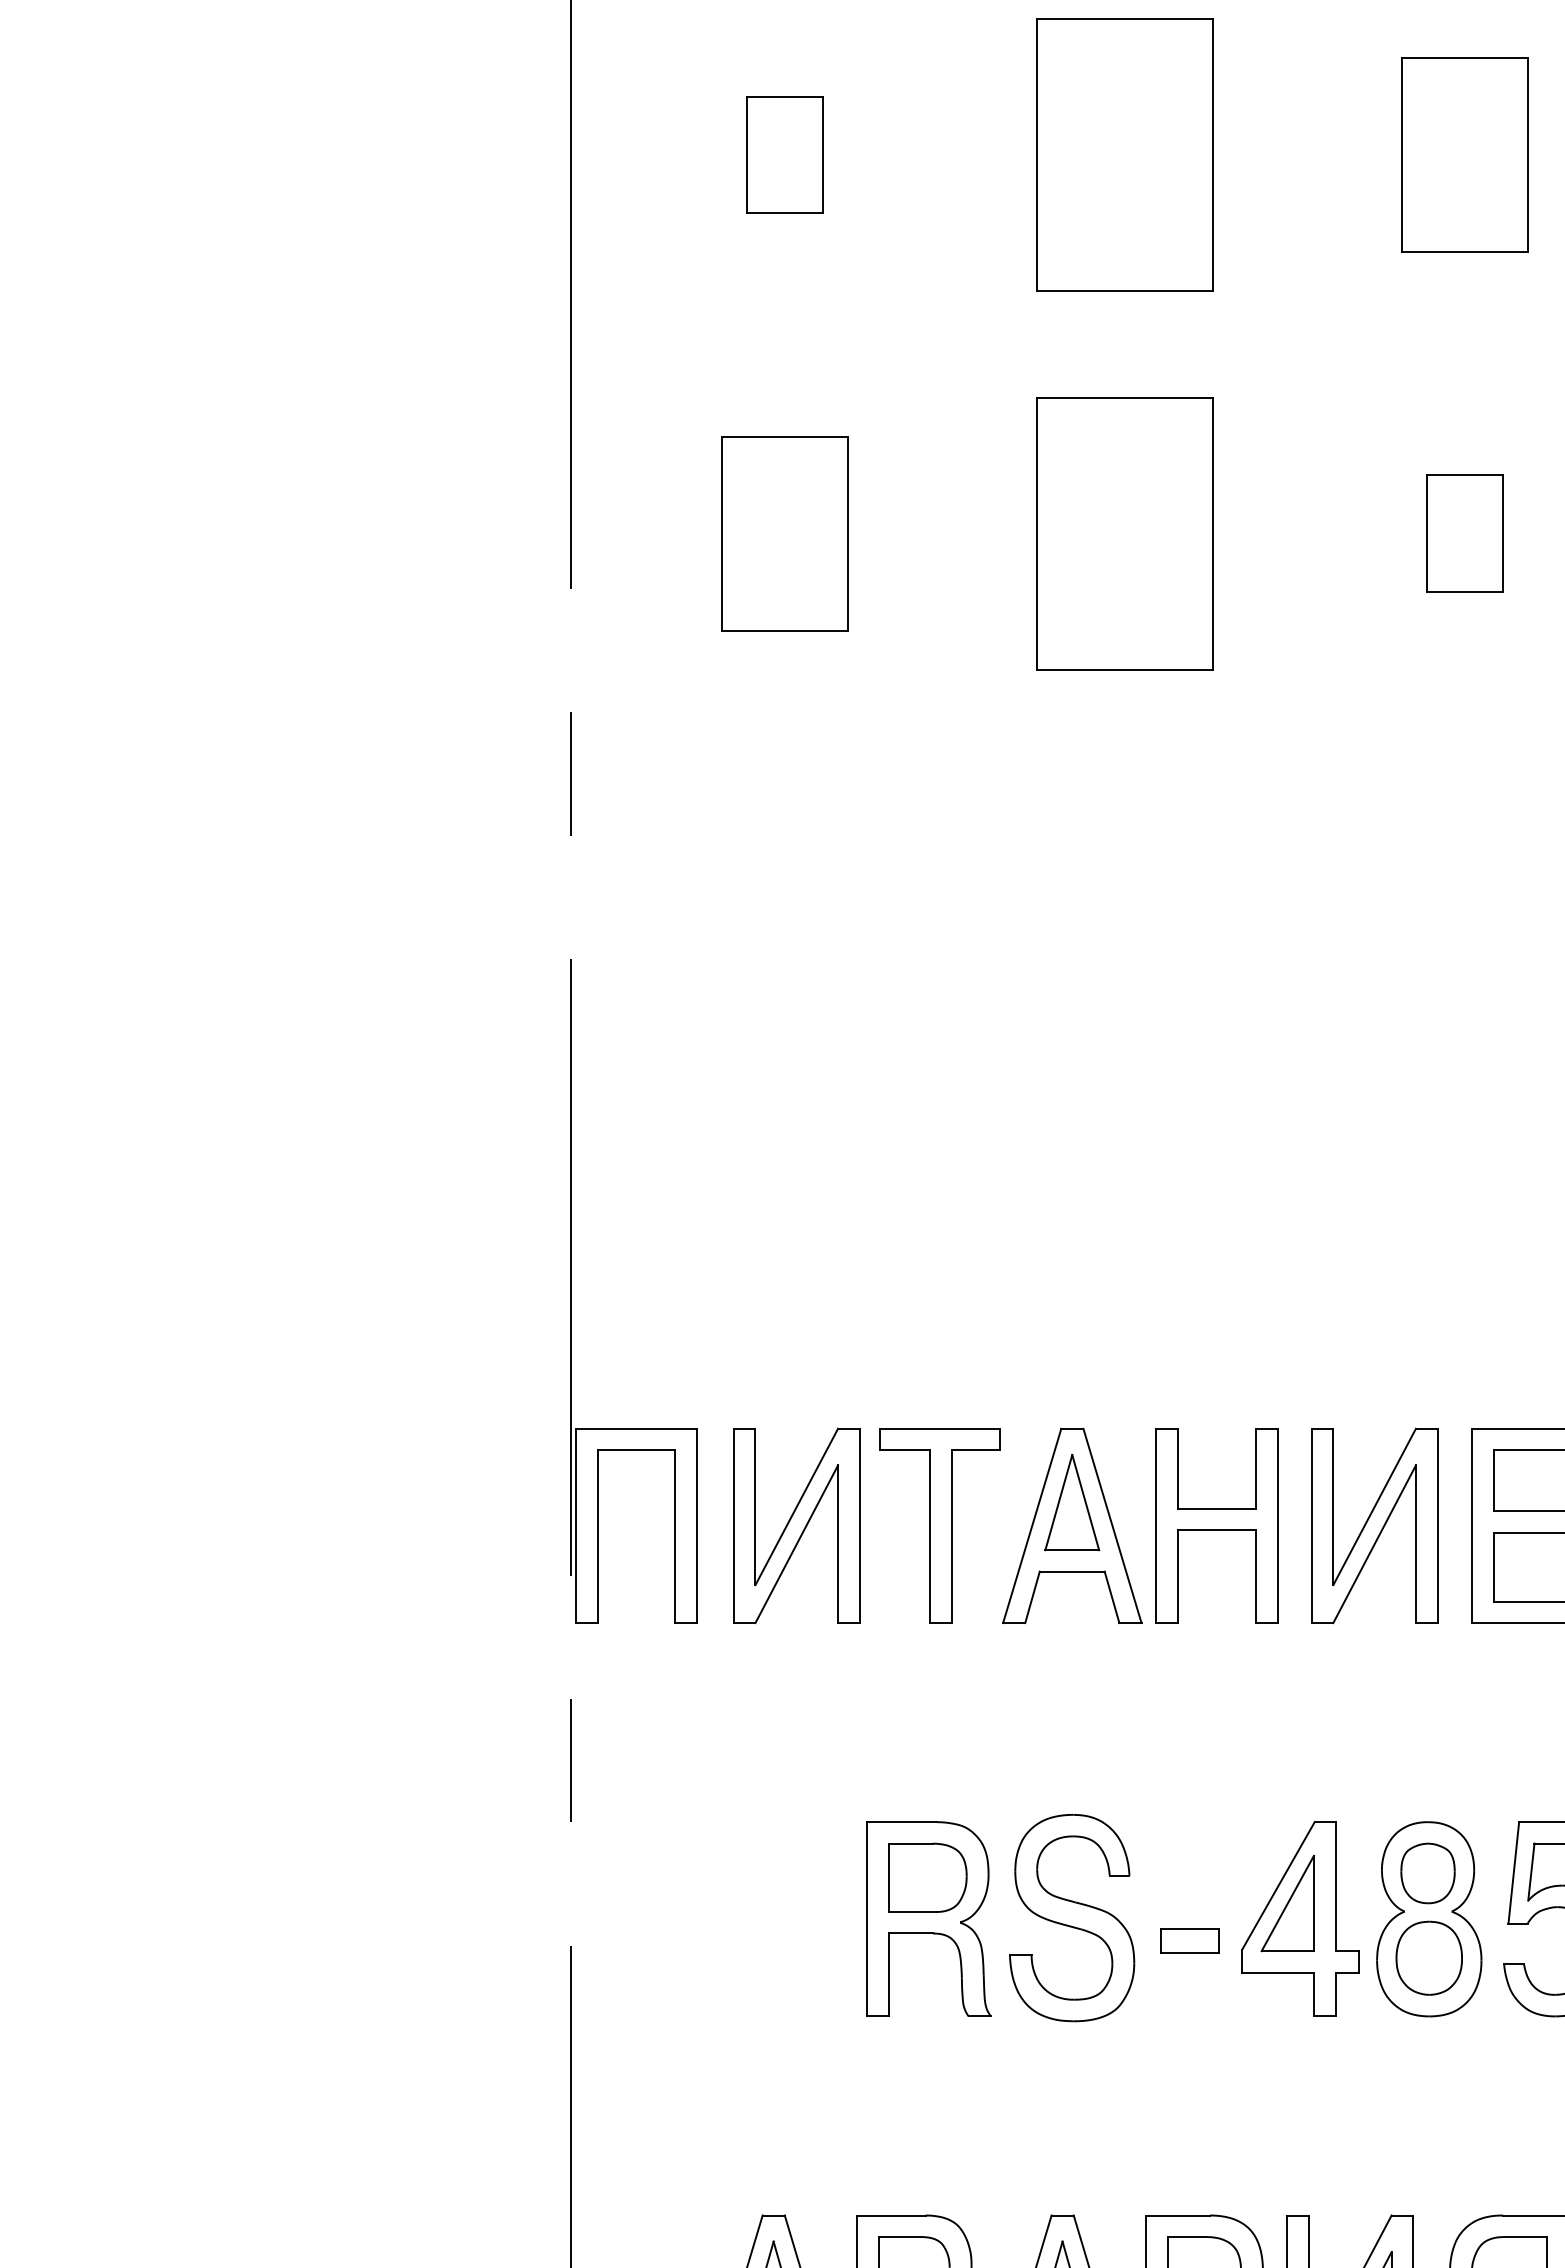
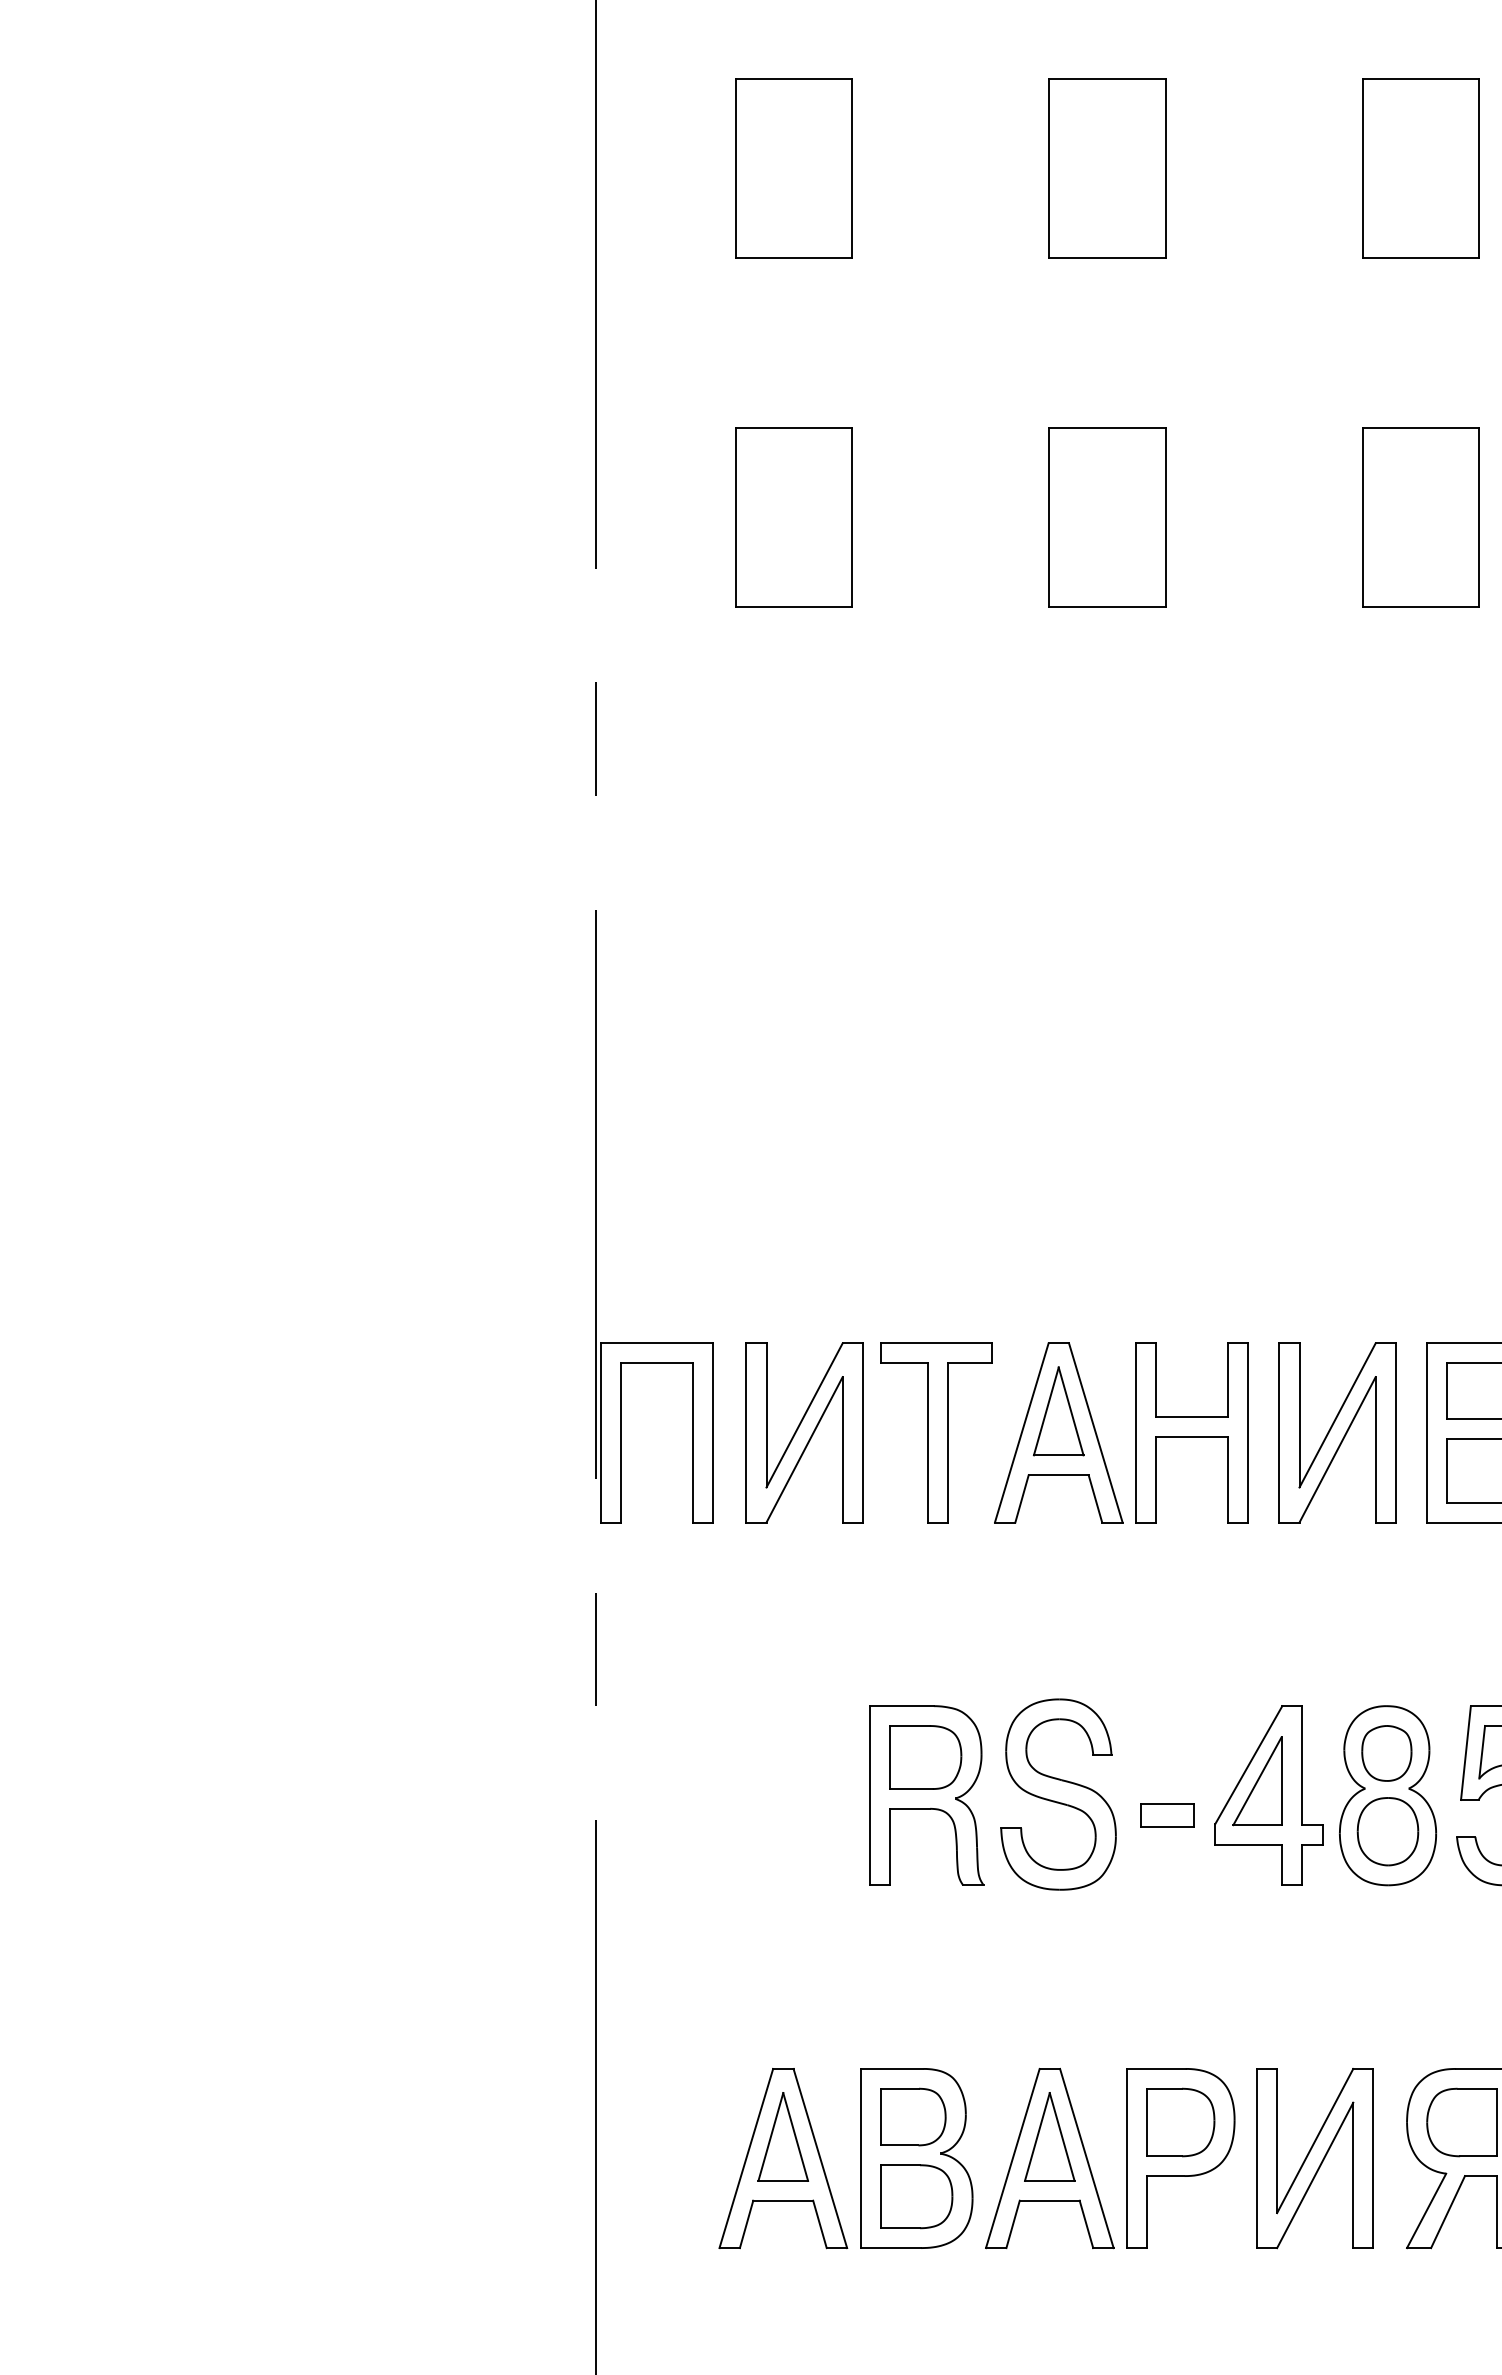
part: (784, 155) -> (793, 168), size x1.67
part: (1125, 155) -> (1107, 168), size x0.71
part: (1125, 533) -> (1107, 517), size x0.71
part: (1464, 533) -> (1420, 517), size x1.67

